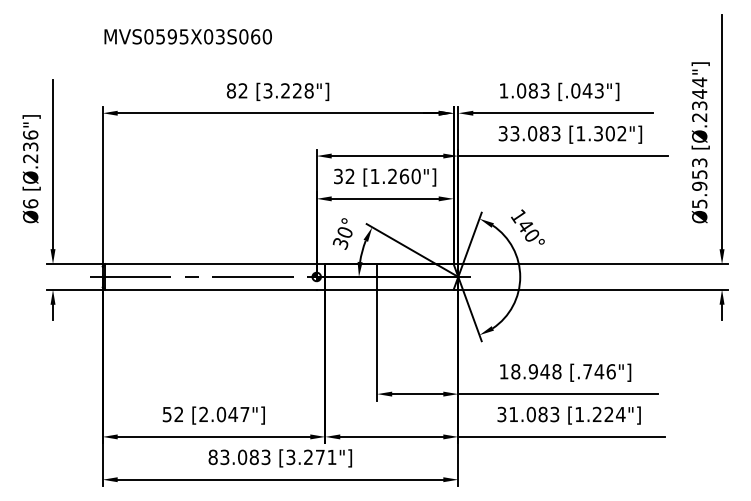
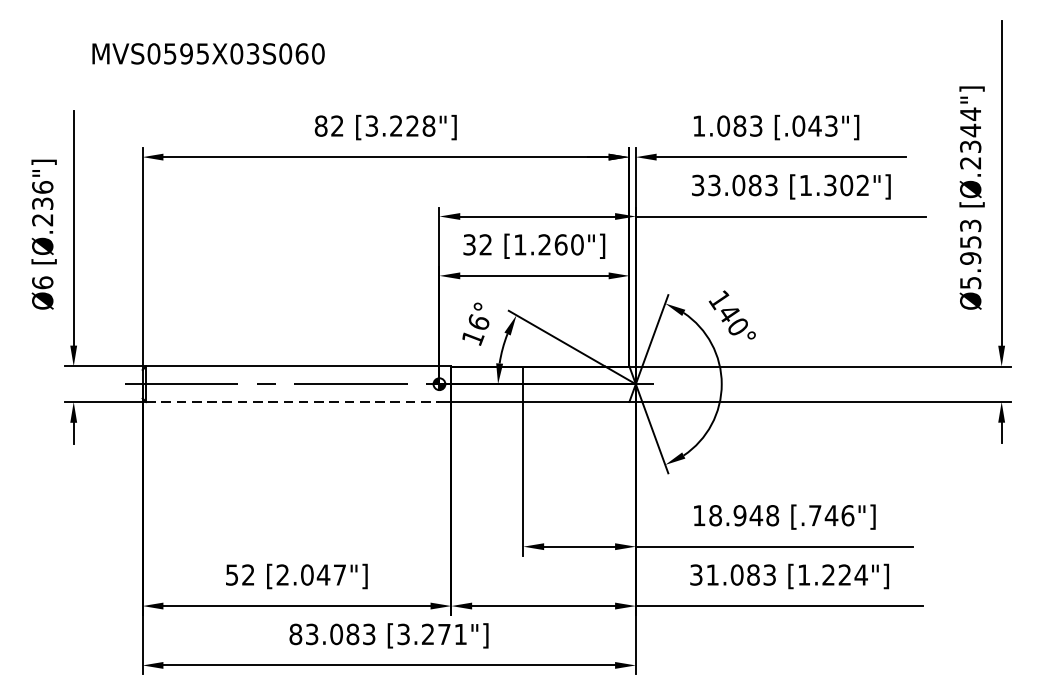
text: (187, 36) -> (207, 53), moved
text: (342, 237) -> (475, 329), 30° -> 16°
line: (211, 289) -> (293, 401), solid -> dashed

